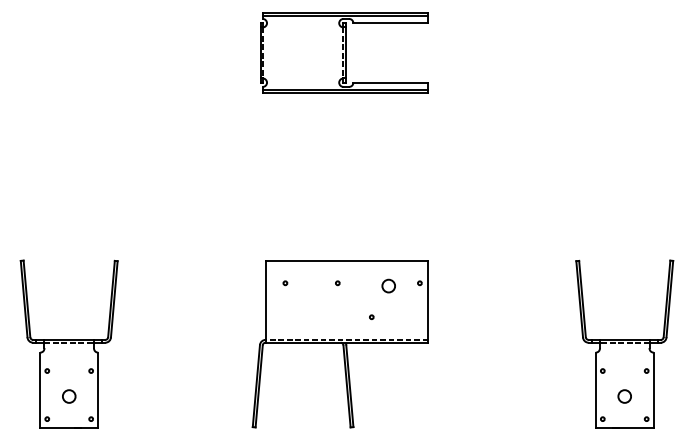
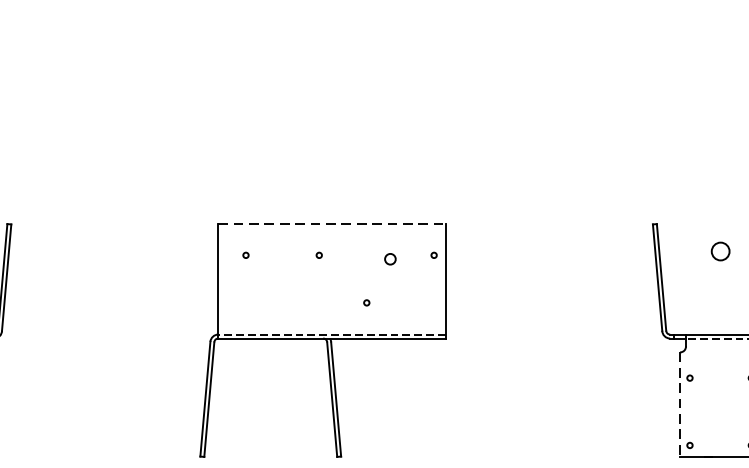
line: (347, 260) -> (332, 223), solid -> dashed
circle: (388, 285) -> (390, 258), size x0.6
line: (595, 390) -> (679, 405), solid -> dashed
circle: (624, 396) -> (720, 251), moved

